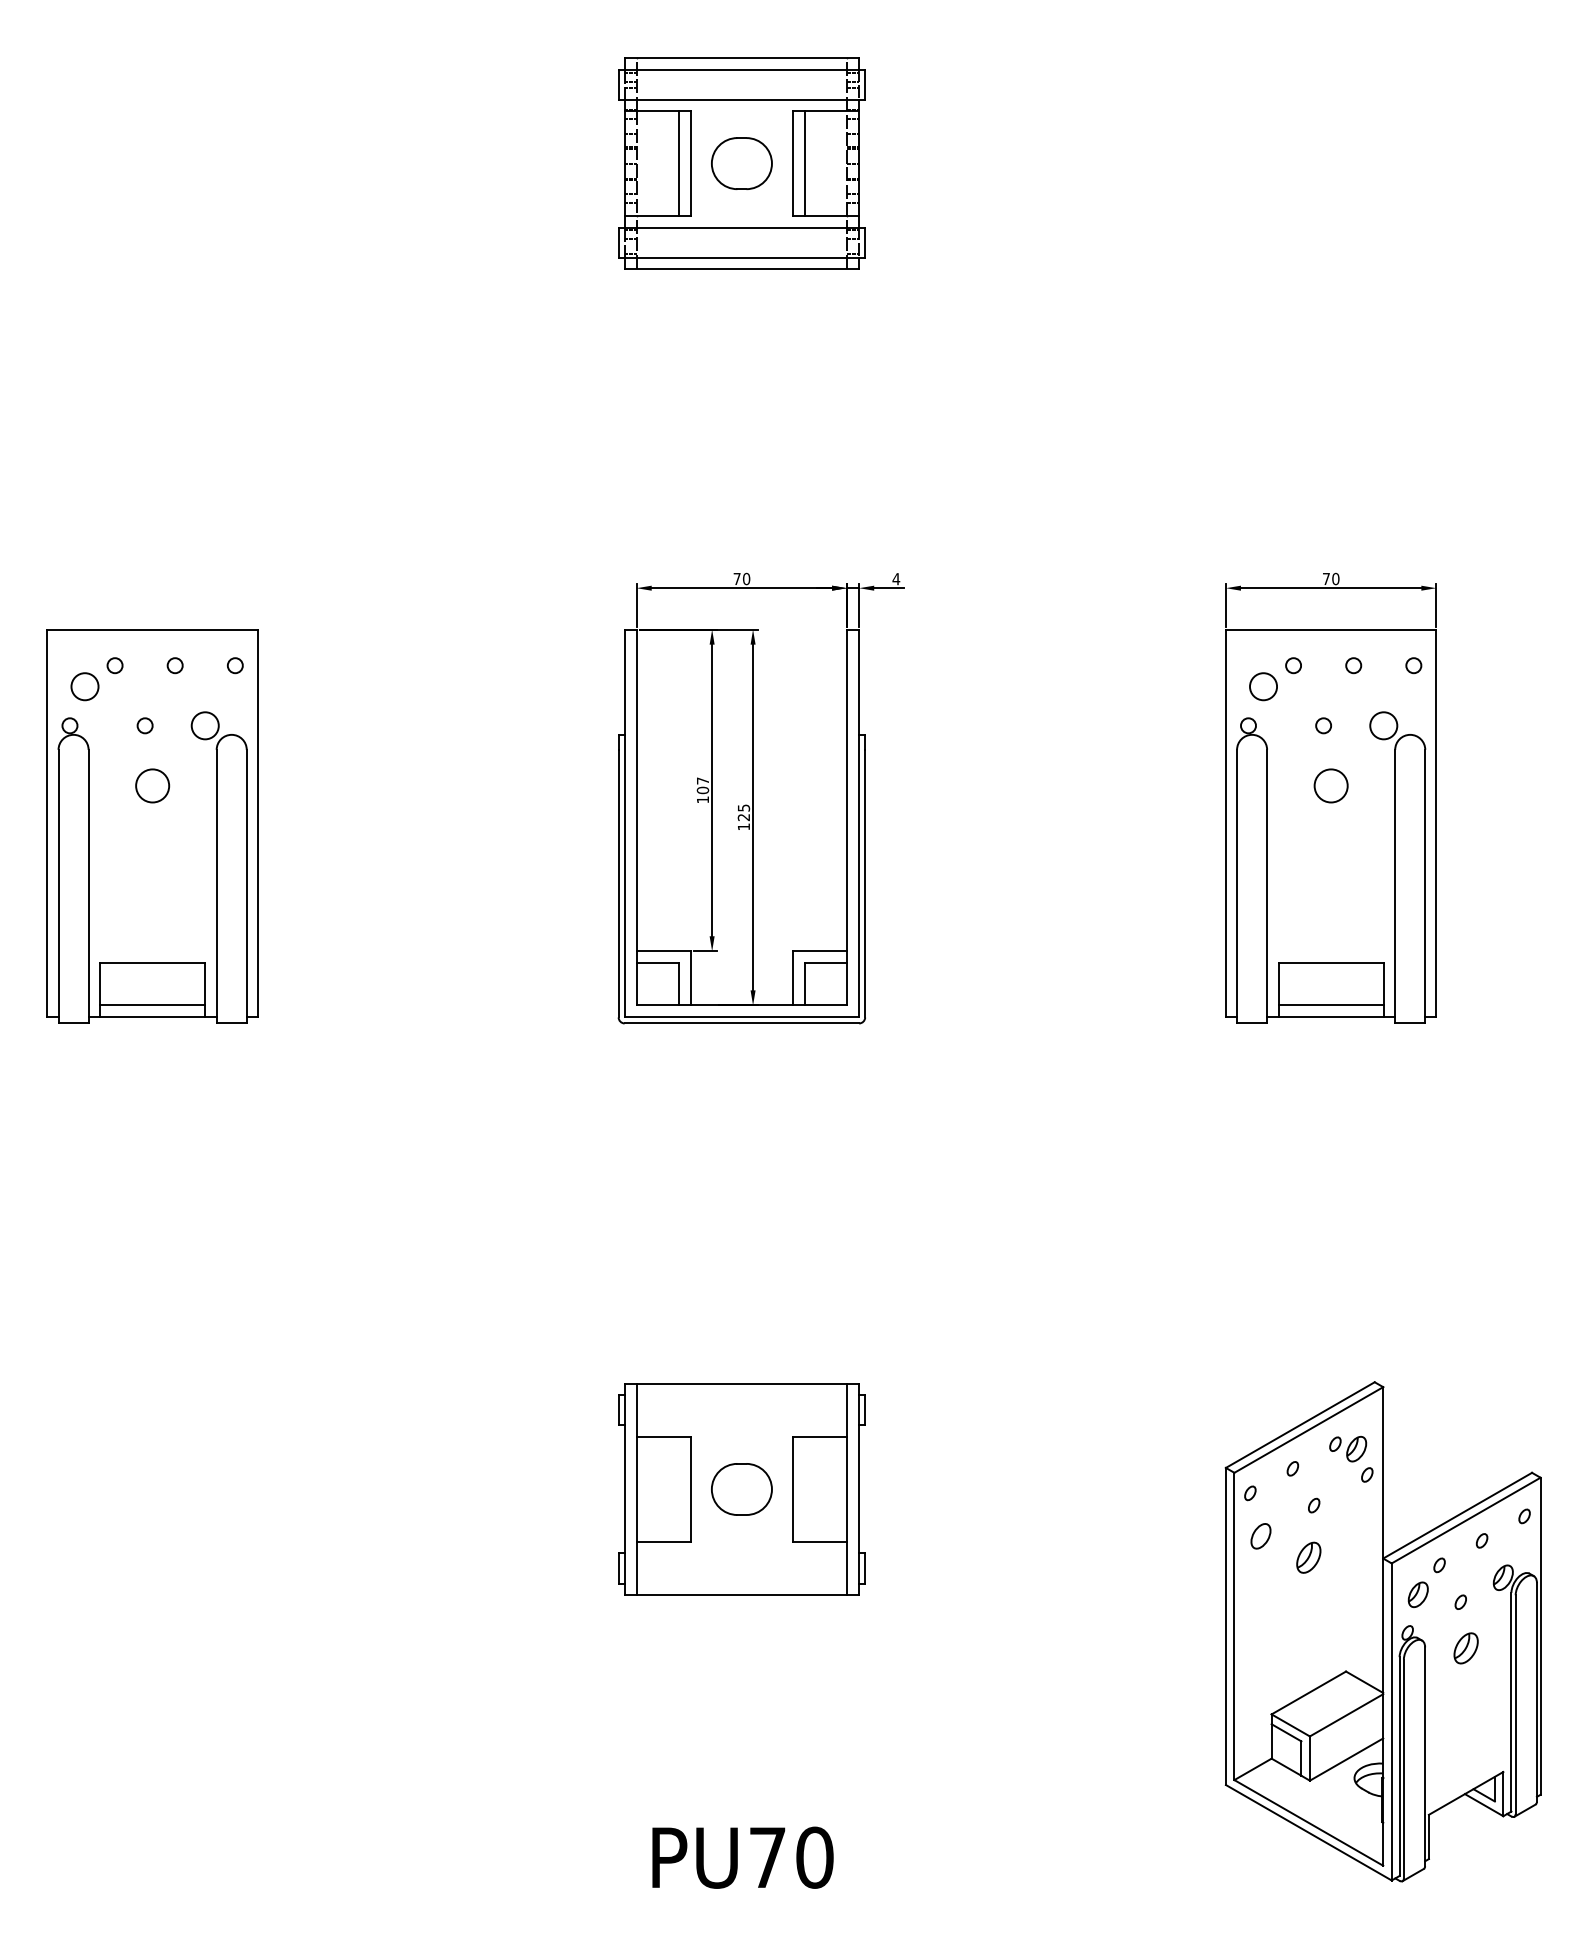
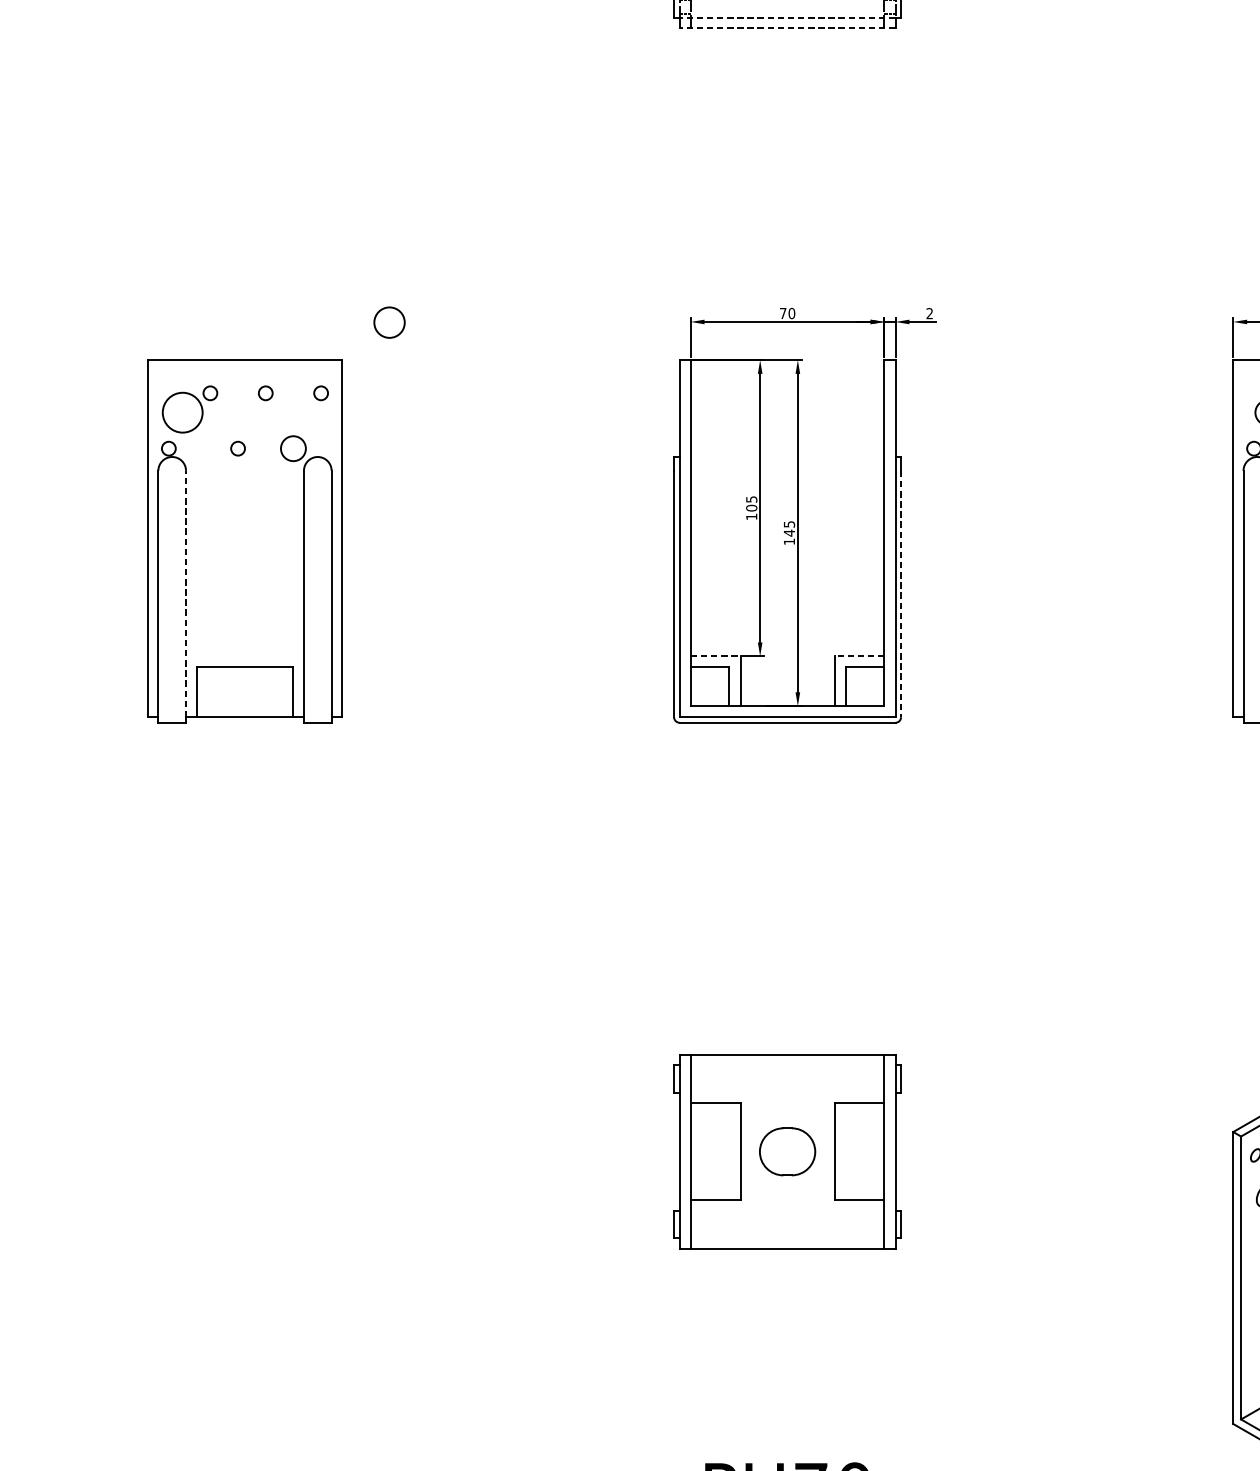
line: (741, 257) -> (787, 17), solid -> dashed
line: (741, 268) -> (787, 27), solid -> dashed
text: (896, 579) -> (929, 313), 4 -> 2
circle: (84, 686) -> (182, 412), size x1.6
text: (703, 780) -> (752, 499), 107 -> 105
circle: (152, 785) -> (389, 322), moved
text: (743, 817) -> (789, 533), 125 -> 145
line: (88, 883) -> (185, 593), solid -> dashed
line: (865, 883) -> (901, 593), solid -> dashed
line: (664, 951) -> (716, 656), solid -> dashed
line: (819, 951) -> (859, 656), solid -> dashed
line: (152, 1005) -> (244, 706), removed

